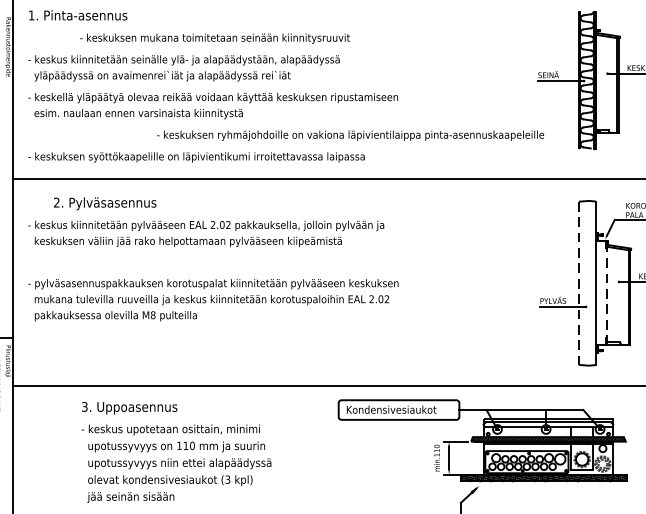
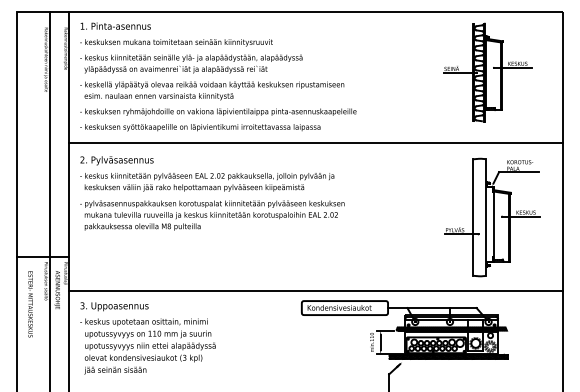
text: (215, 38) -> (176, 42), moved
text: (350, 134) -> (218, 111), moved
text: (104, 203) -> (116, 160), moved
line: (579, 284) -> (473, 218), dashed -> solid
line: (607, 291) -> (493, 223), dashed -> solid
text: (213, 300) -> (212, 215), moved
text: (175, 452) -> (147, 338), moved

